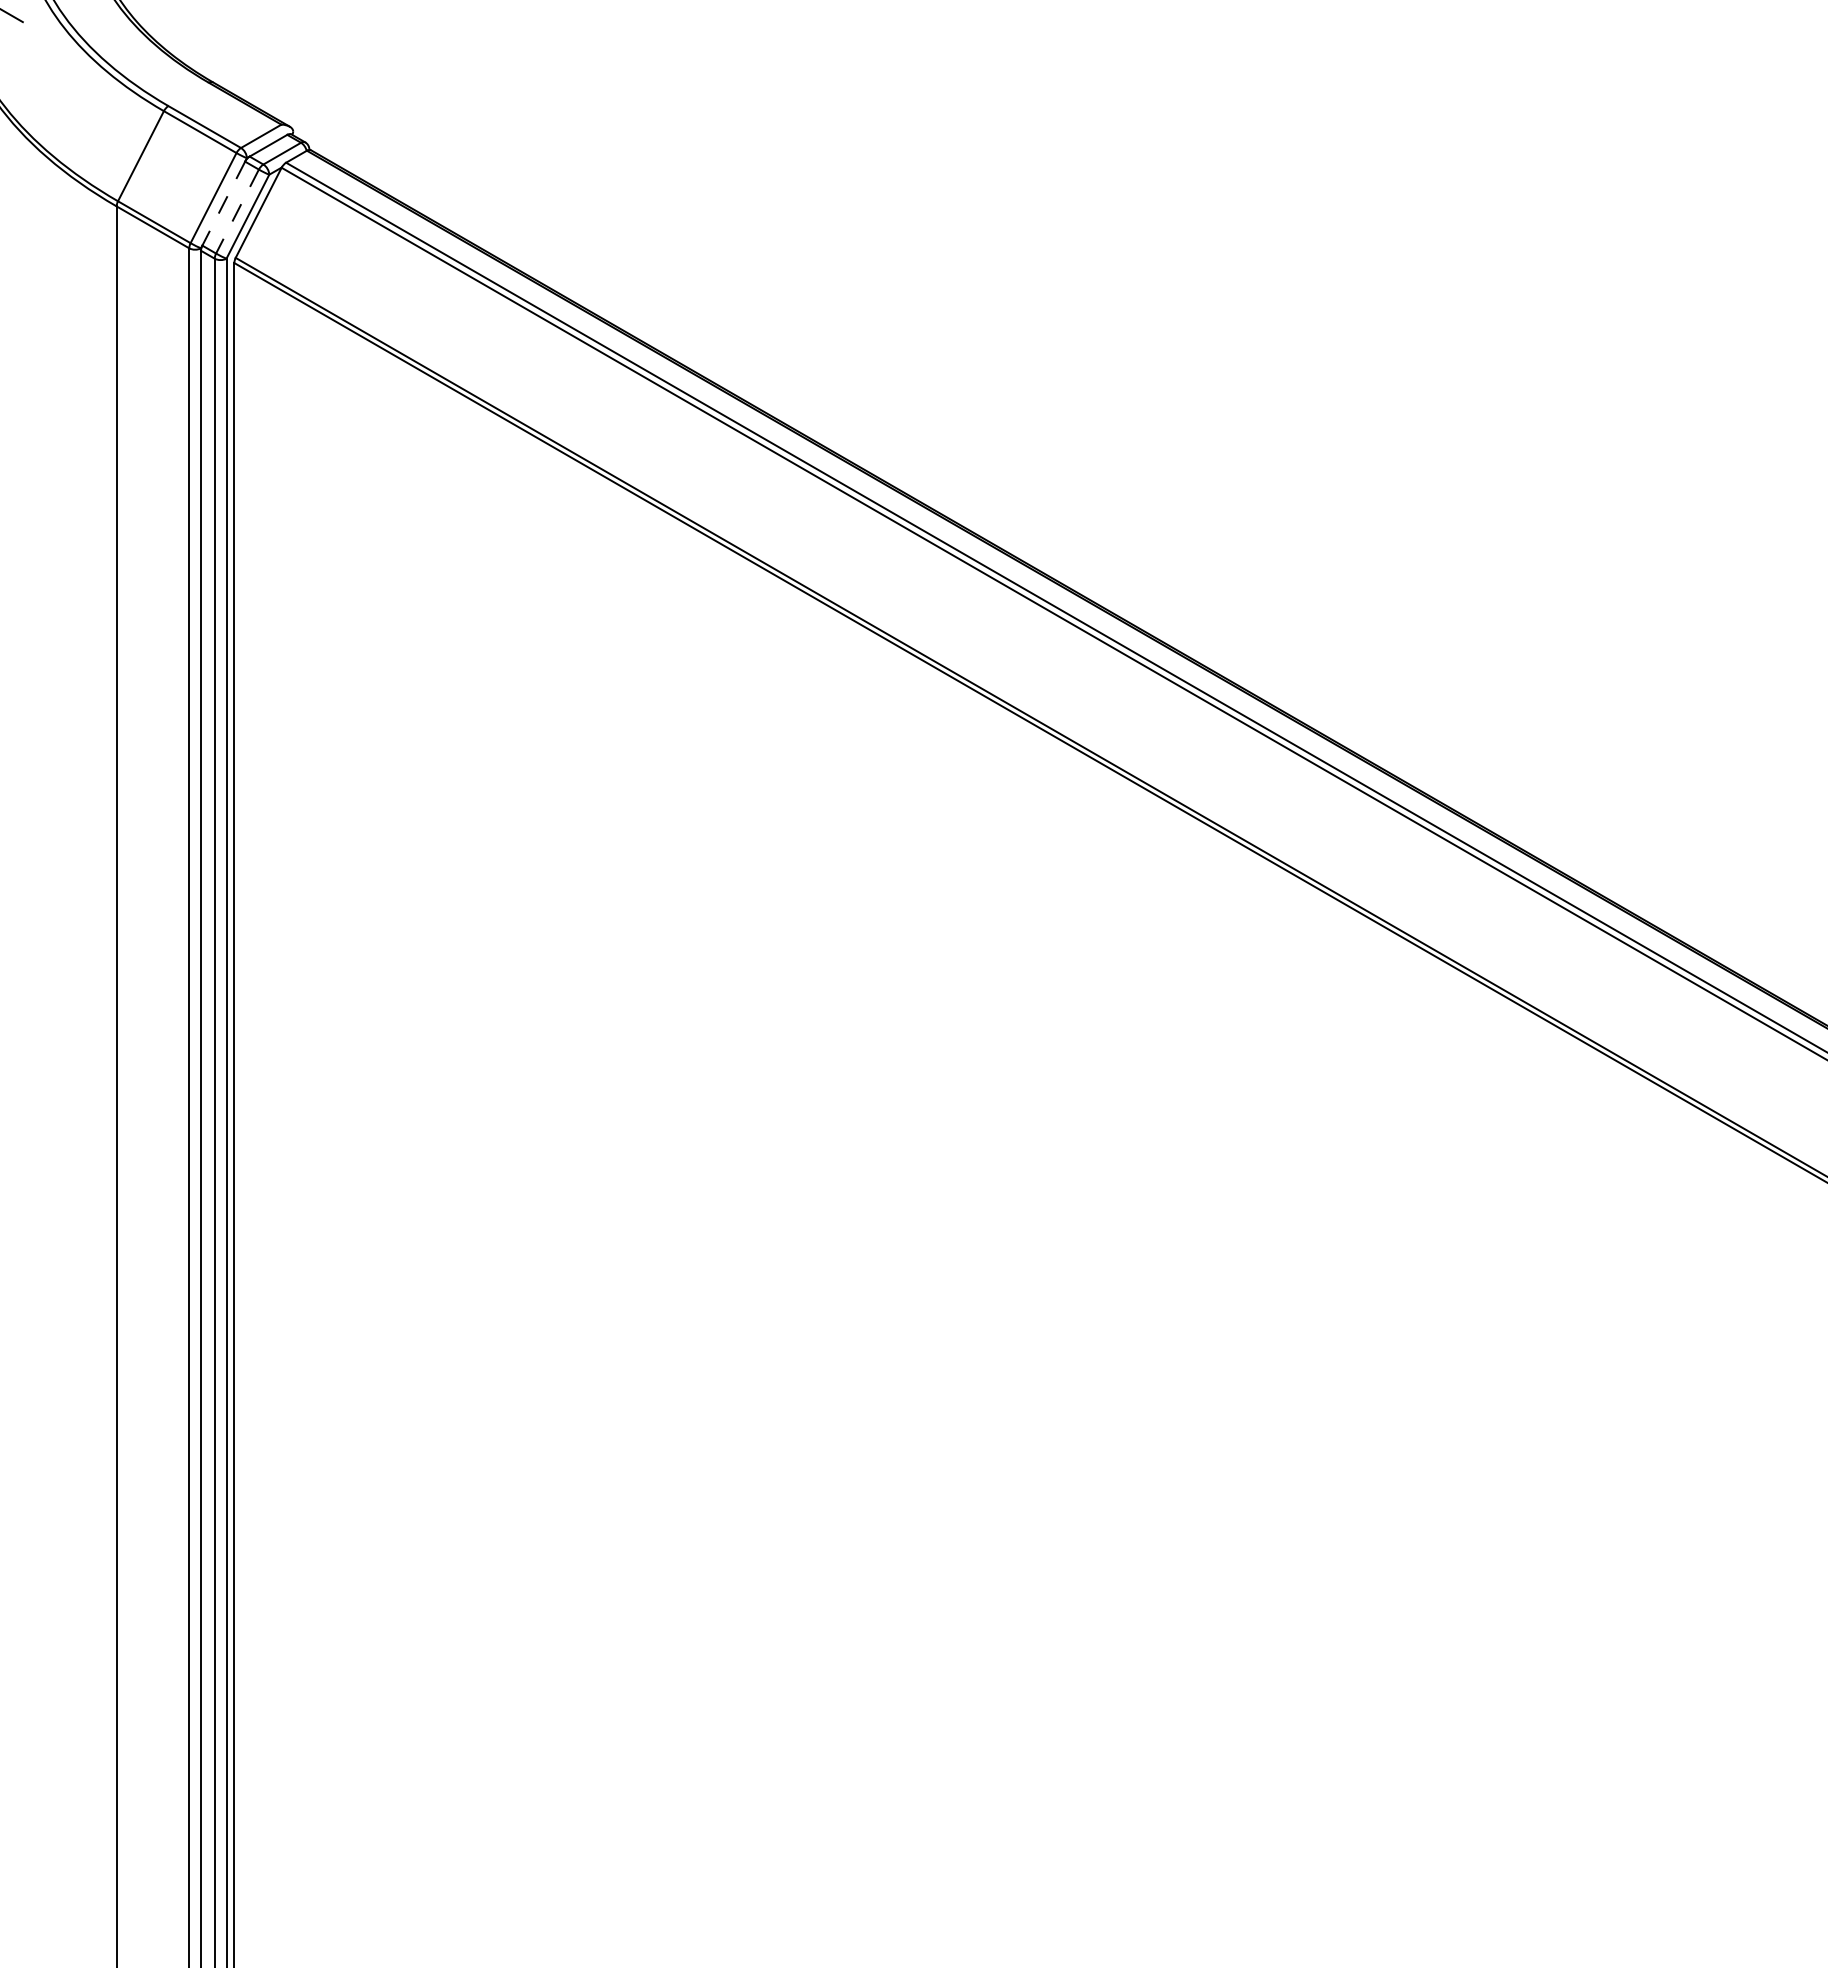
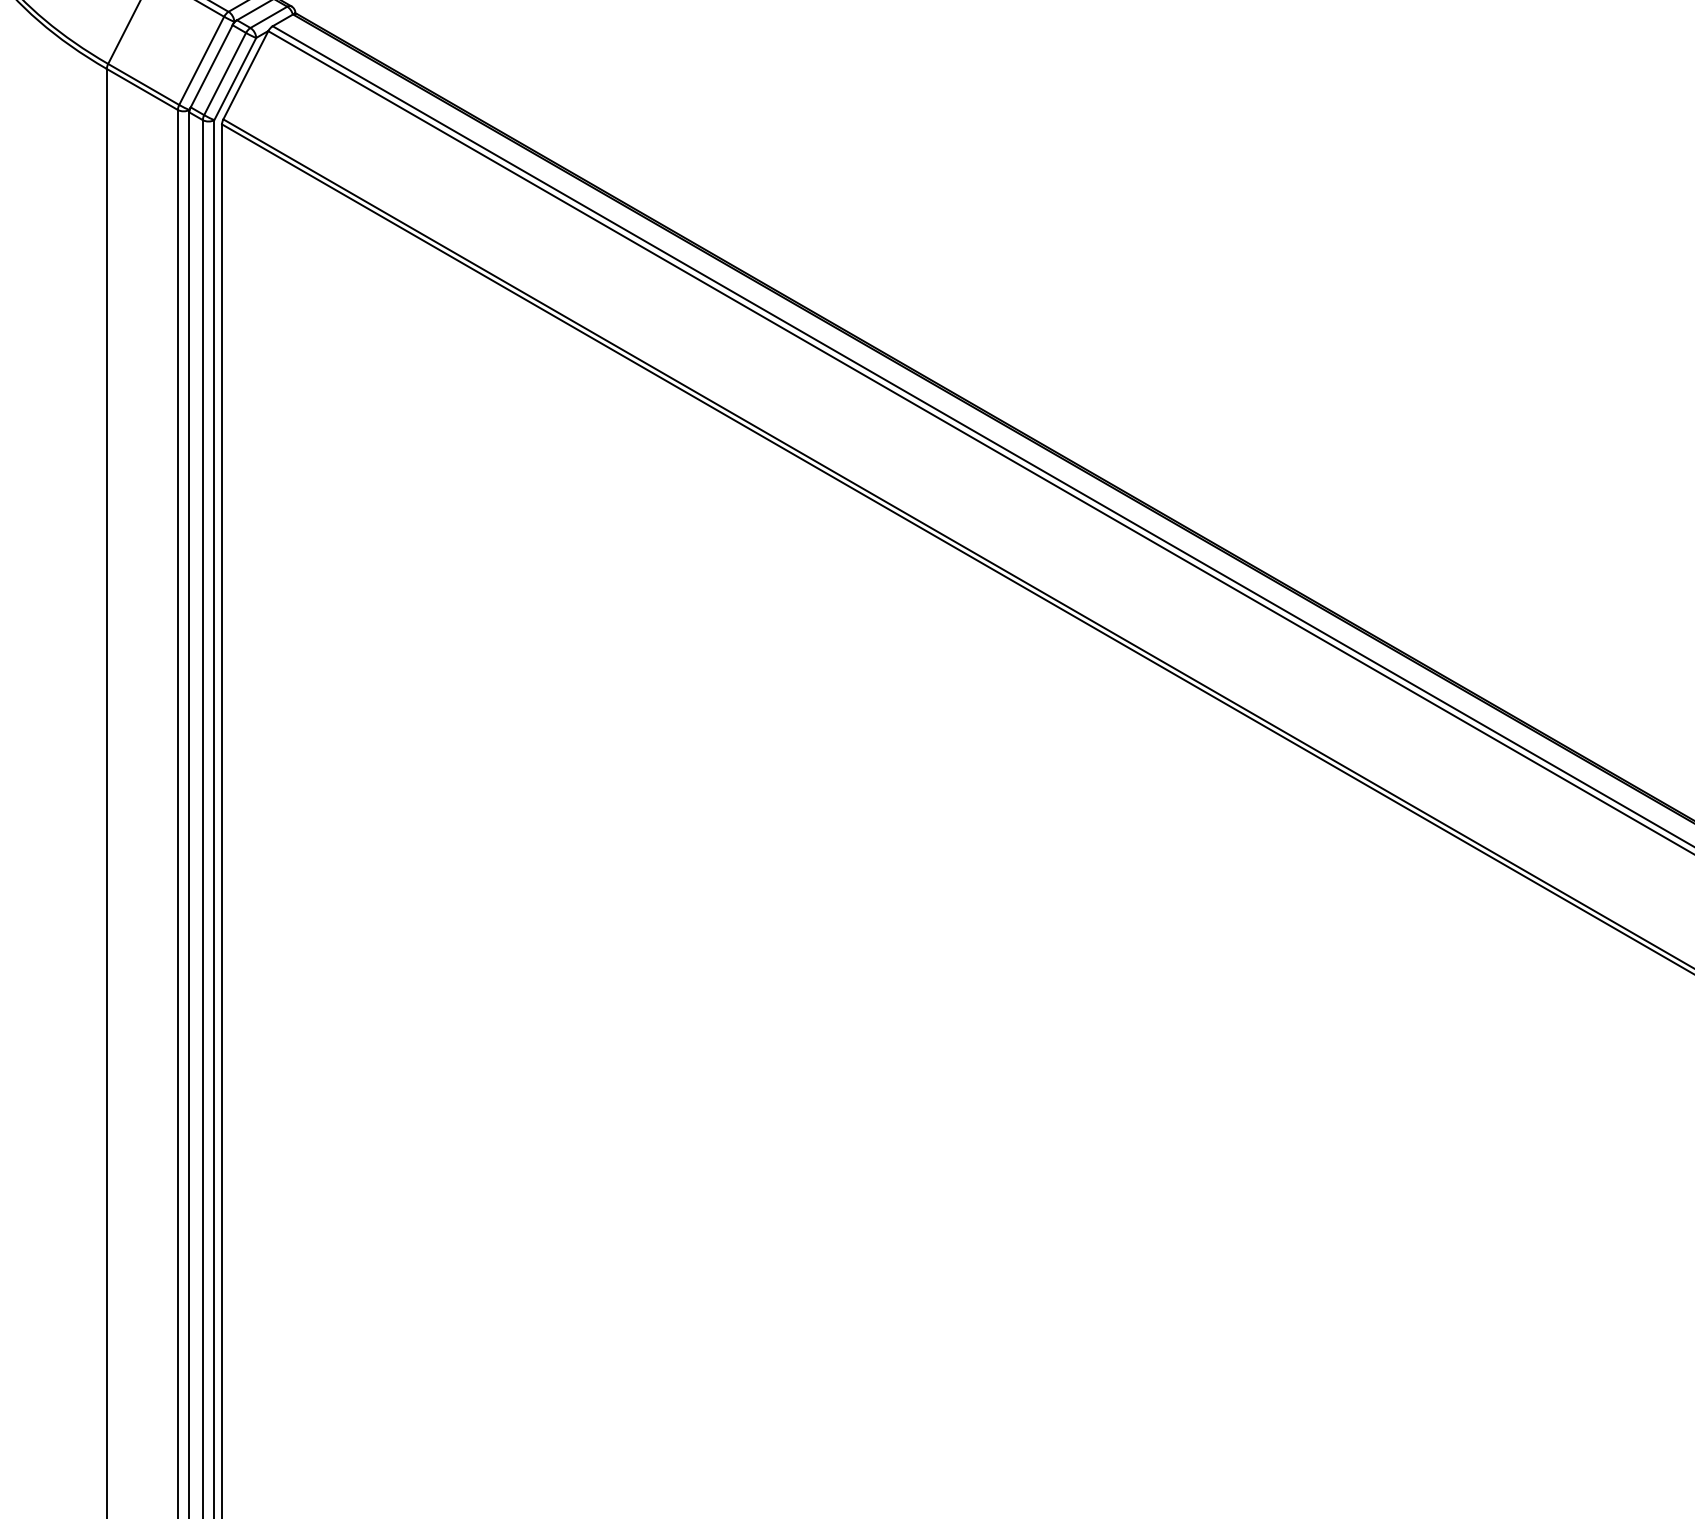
line: (223, 204) -> (211, 67), dashed -> solid
line: (237, 212) -> (225, 74), dashed -> solid

